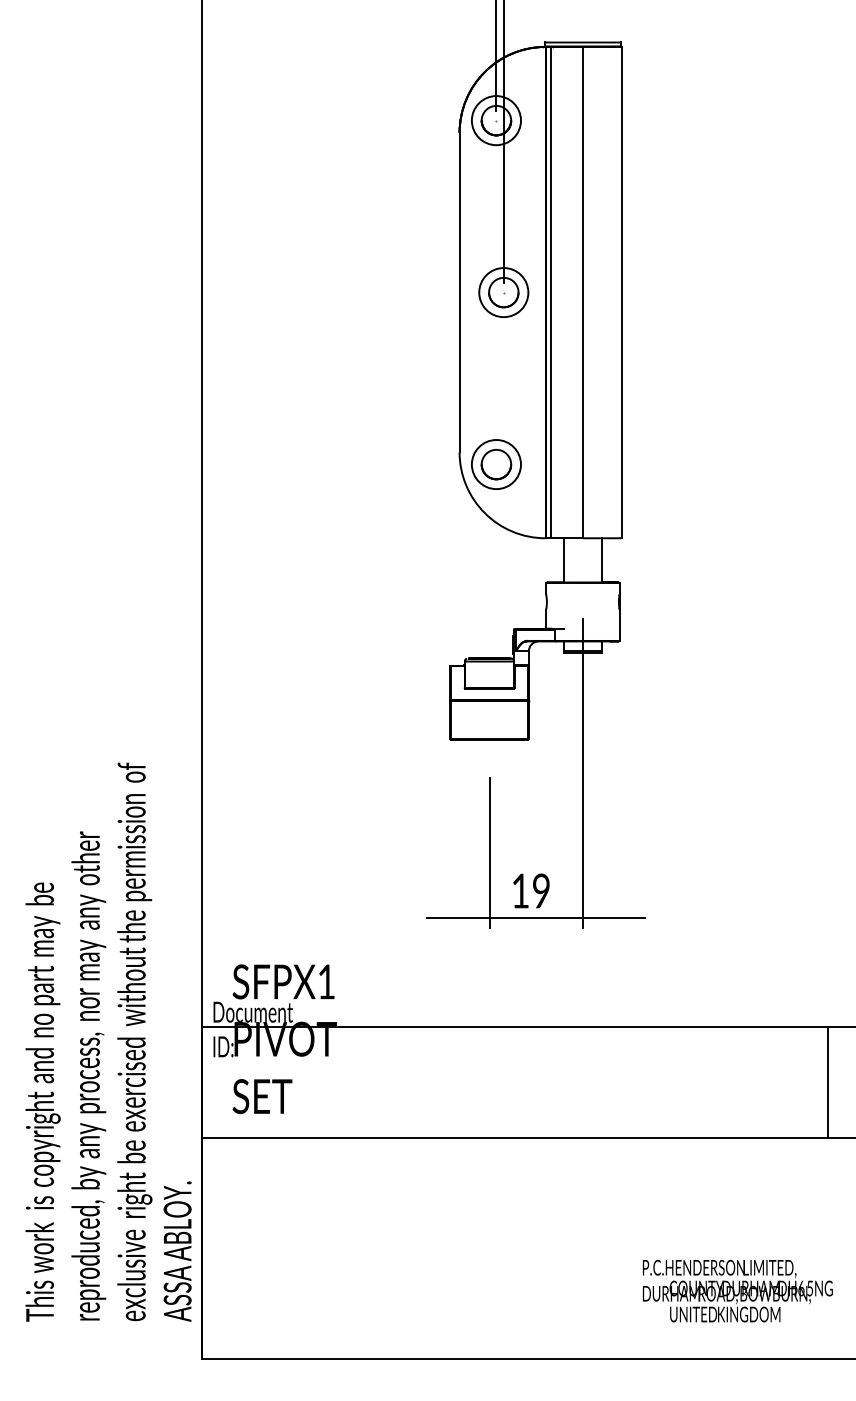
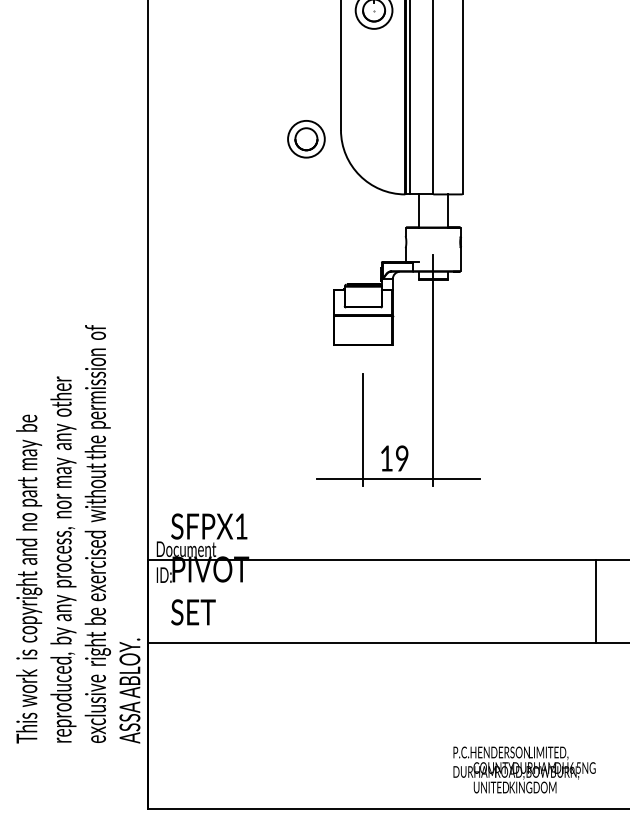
part: (496, 464) -> (306, 139), moved
text: (108, 1041) -> (78, 533), moved
line: (828, 1081) -> (596, 601), moved
text: (737, 1290) -> (524, 769), moved

